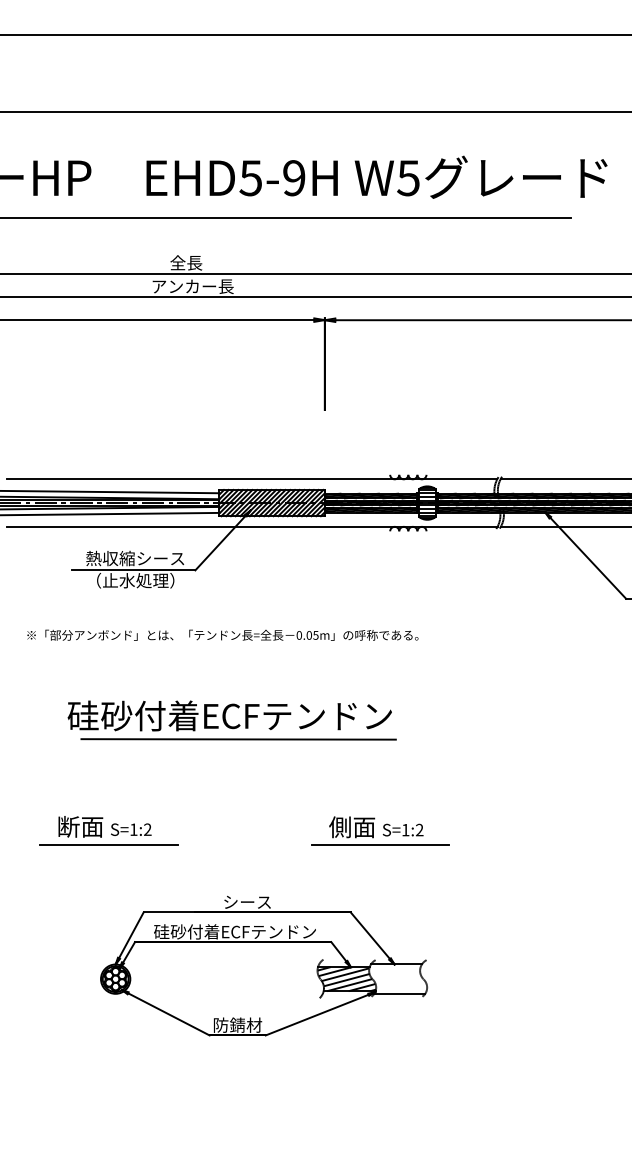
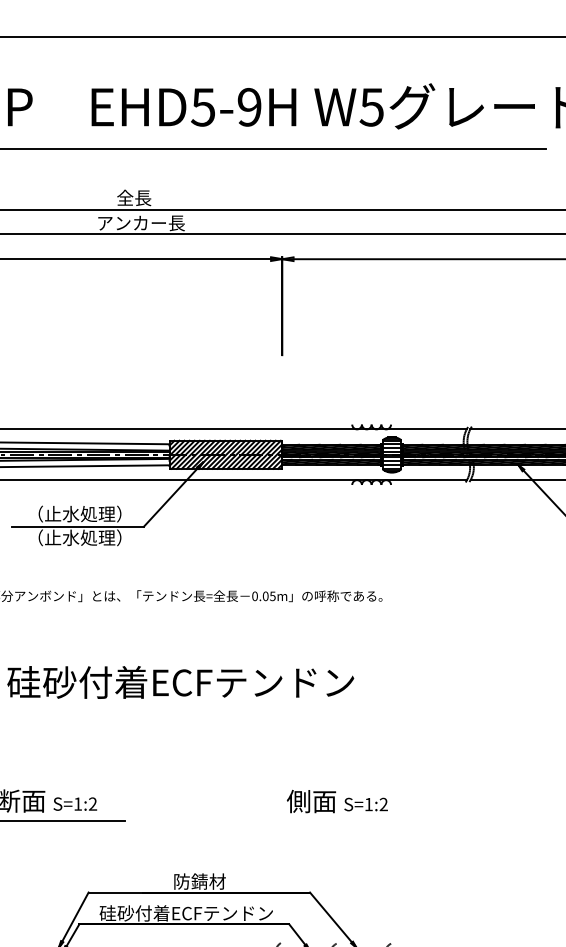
text: (135, 558) -> (79, 514), 熱収縮シース -> （止水処理）
line: (238, 739) -> (189, 707), removed
line: (380, 845) -> (341, 821), removed
text: (247, 901) -> (199, 880), シース -> 防錆材

